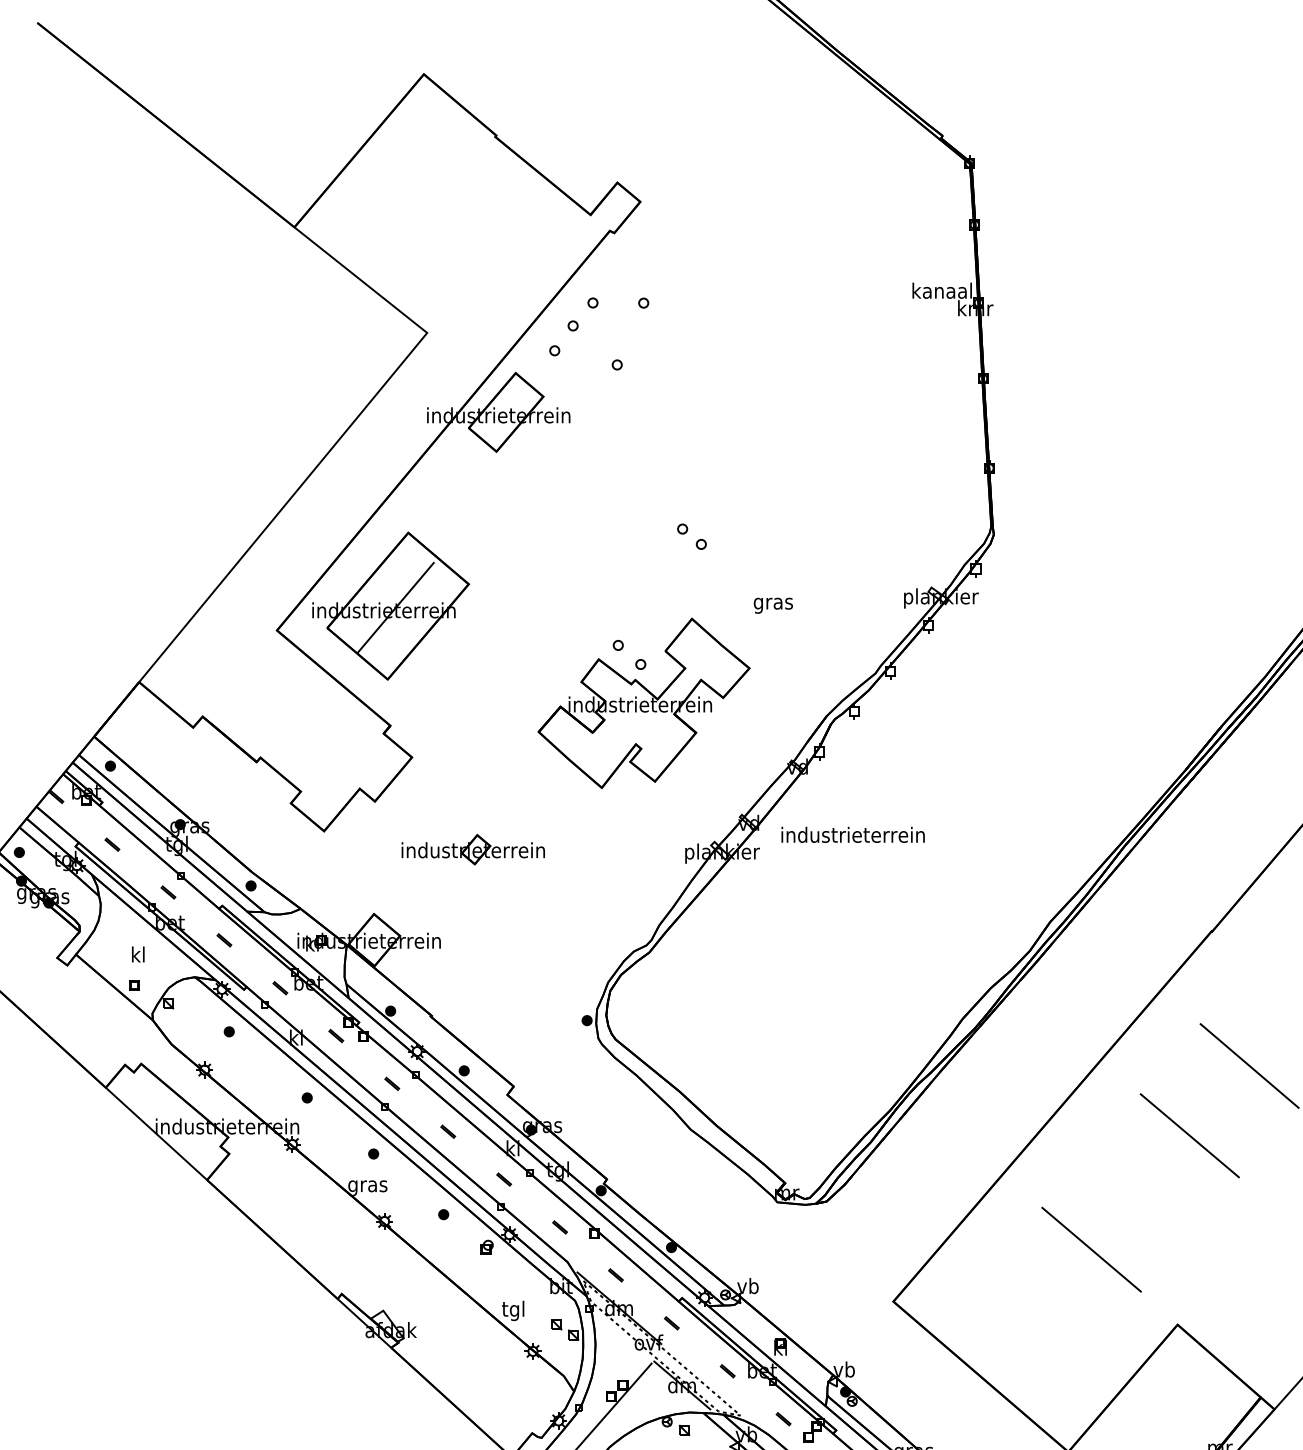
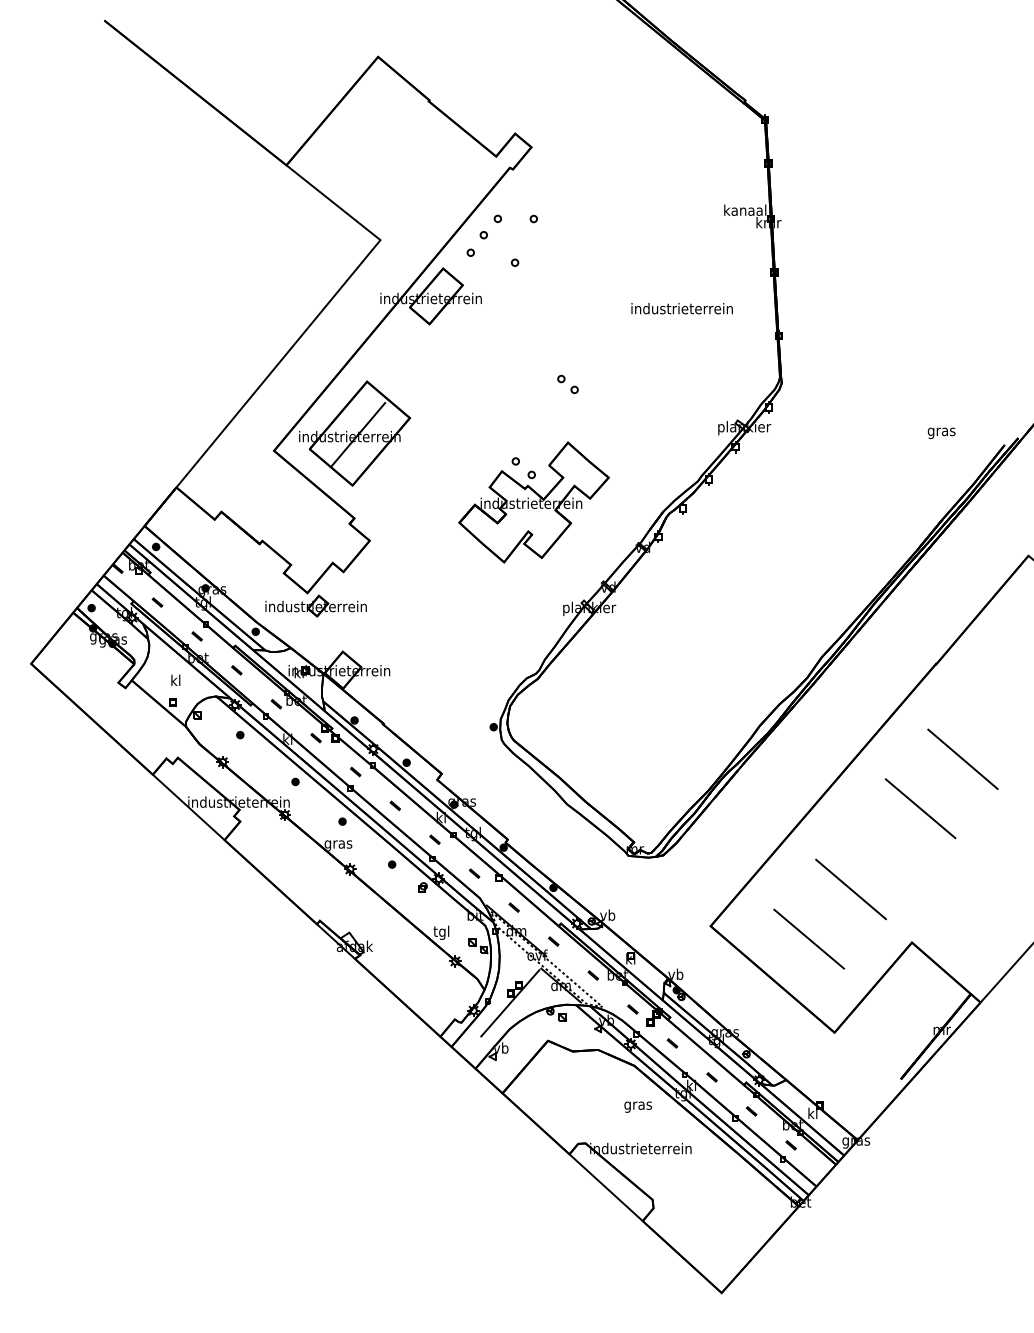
text: (773, 604) -> (941, 432), moved
text: (852, 834) -> (681, 308), moved
part: (472, 848) -> (315, 605), moved
line: (1031, 1318) -> (808, 938), added

